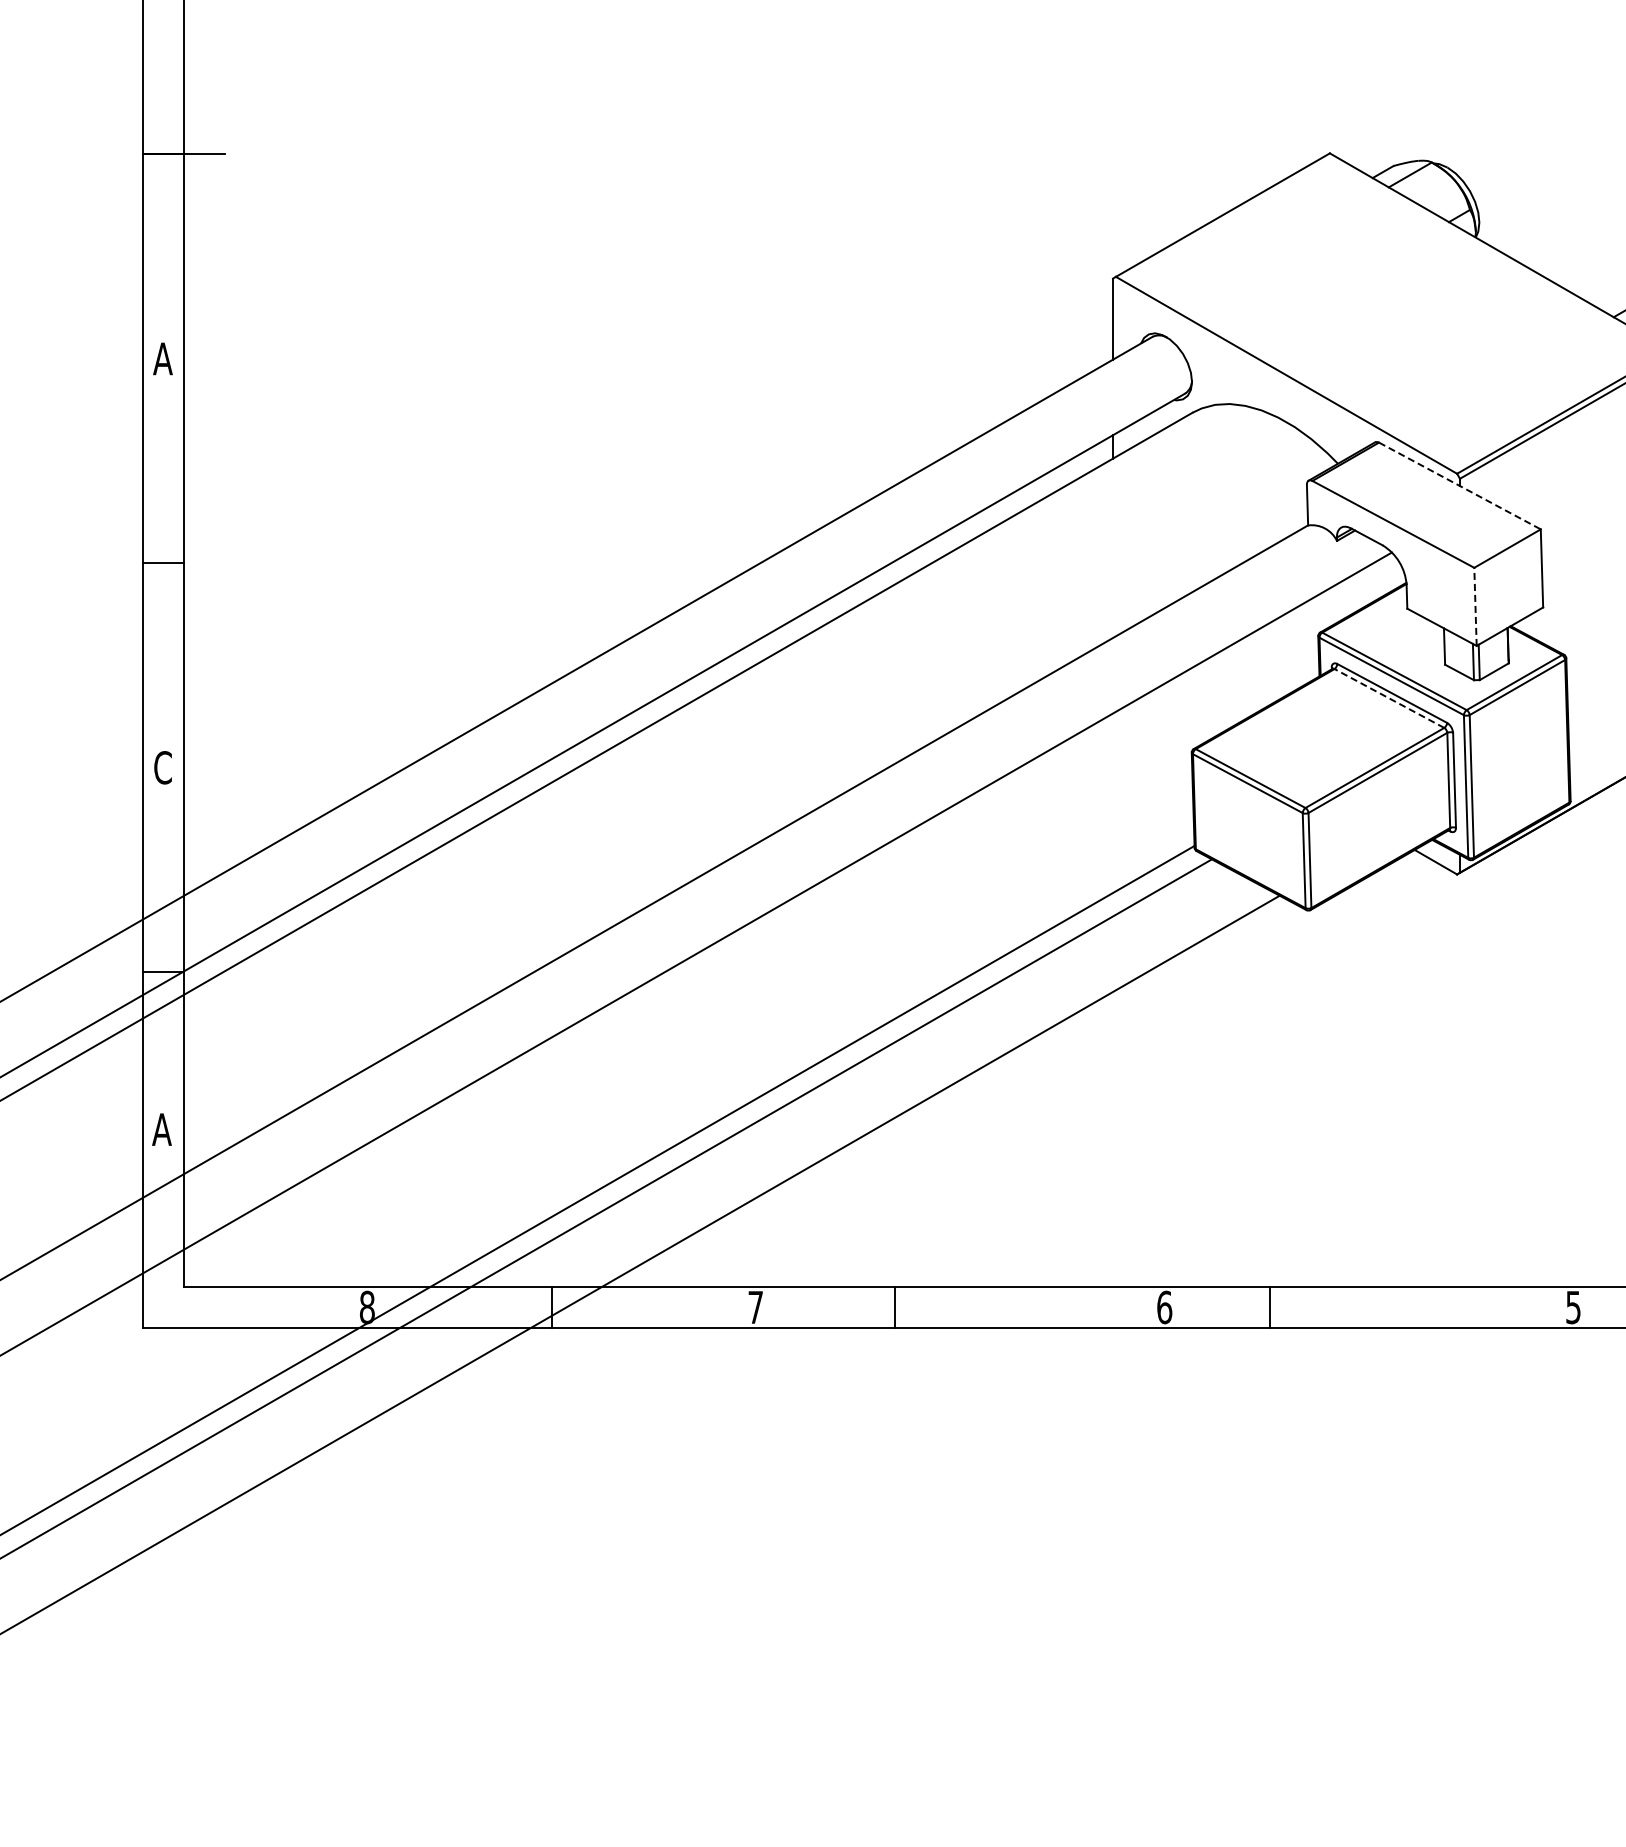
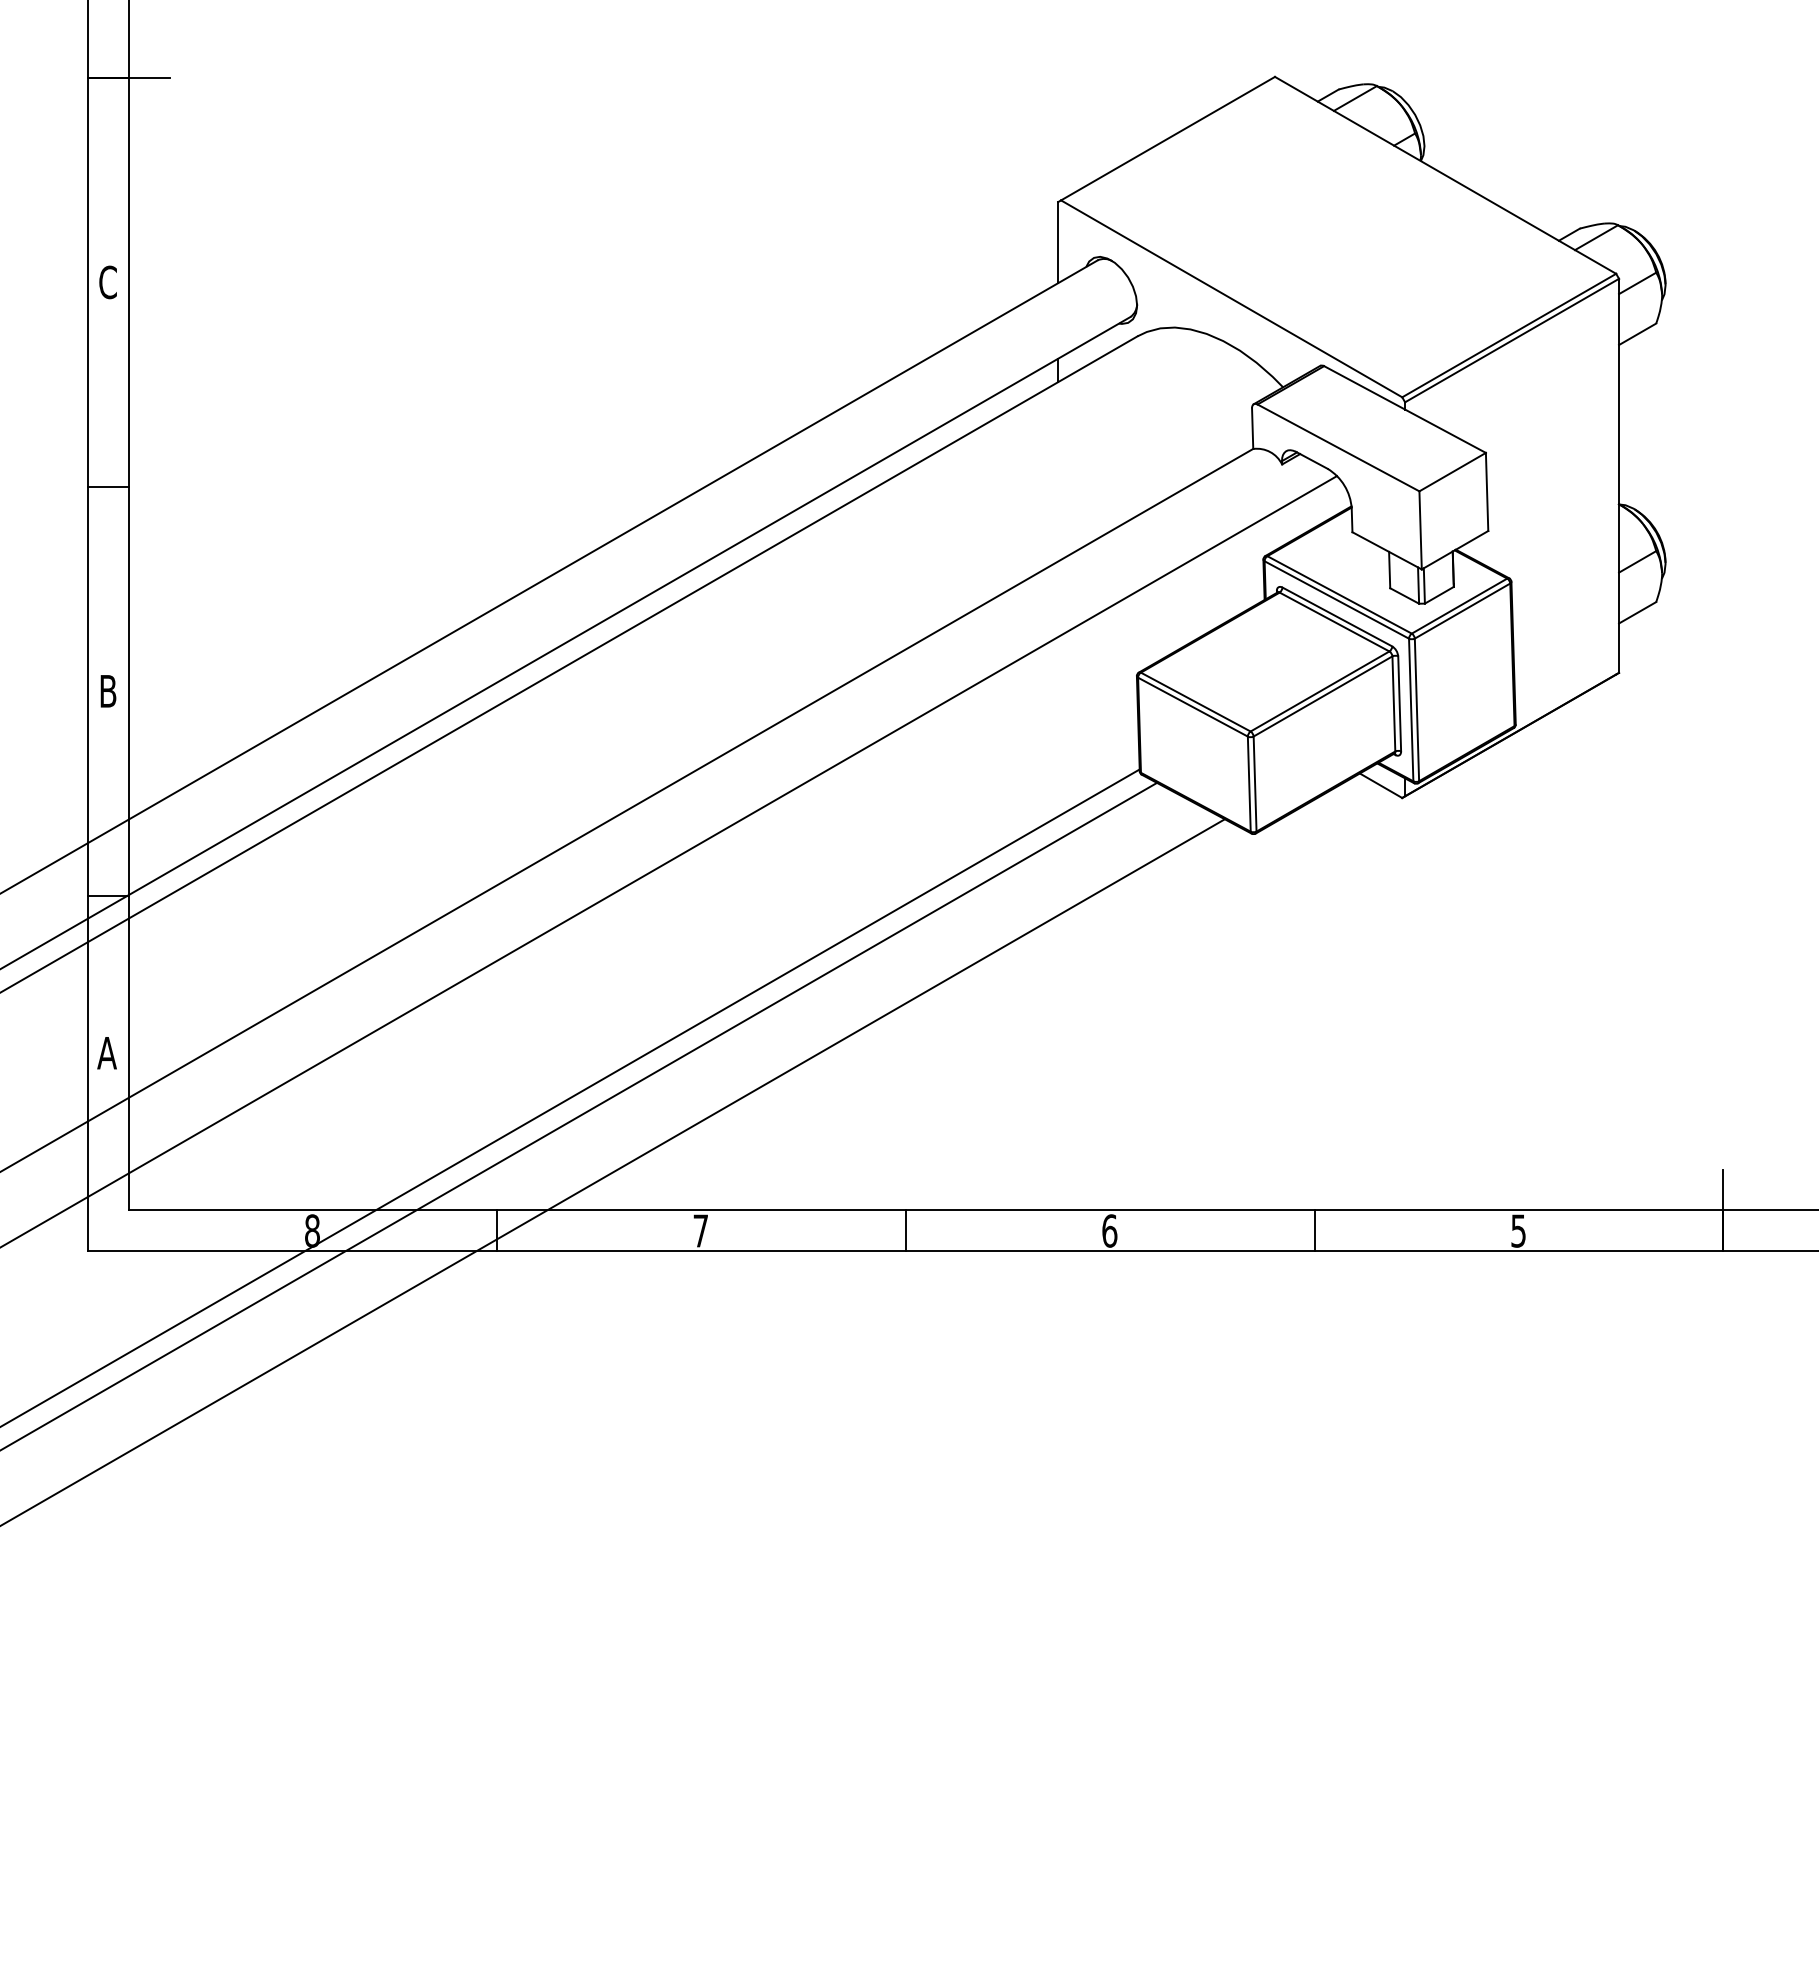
text: (162, 358) -> (107, 282), A -> C
line: (1460, 485) -> (1405, 409), dashed -> solid
line: (1475, 605) -> (1420, 529), dashed -> solid
line: (1389, 697) -> (1334, 621), dashed -> solid
text: (162, 767) -> (107, 691), C -> B
line: (894, 1306) -> (905, 1230), moved
line: (1270, 1306) -> (1314, 1230), moved

